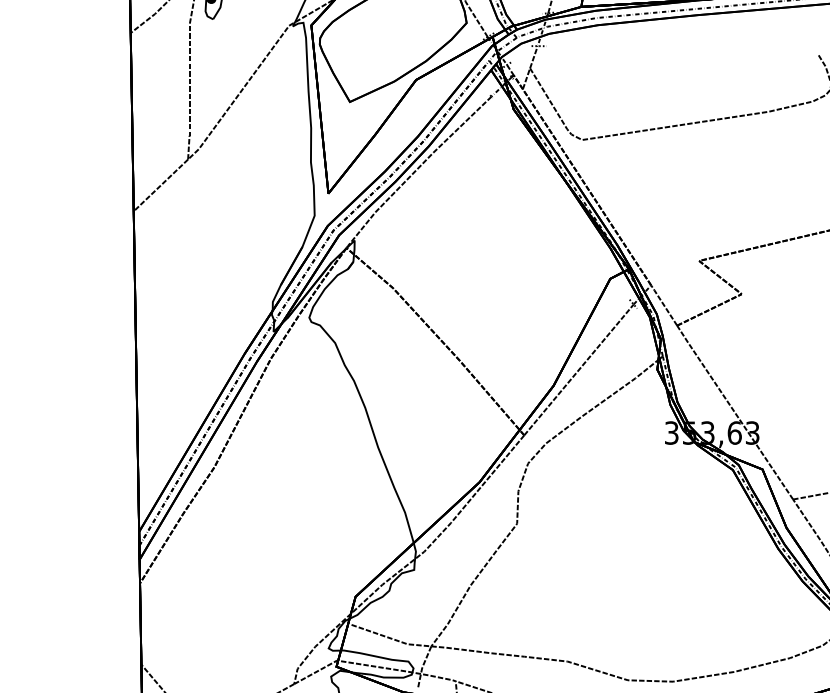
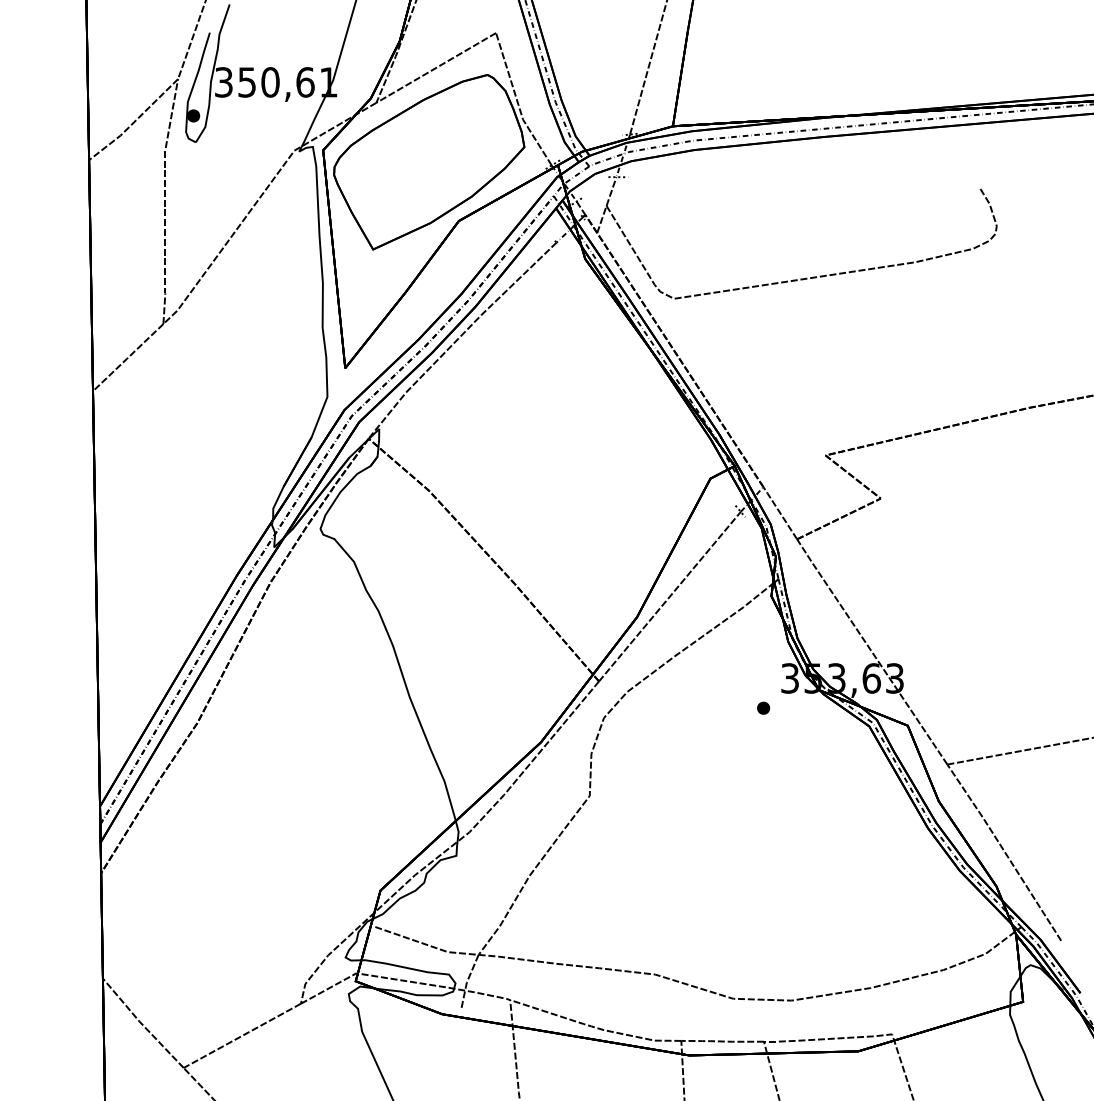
part: (651, 455) -> (763, 707), added

